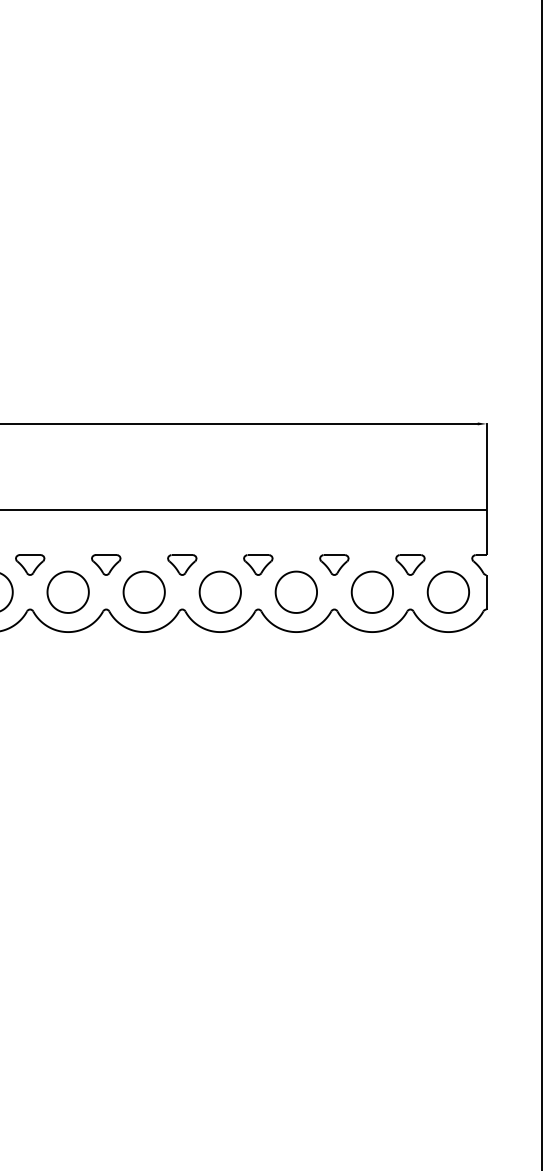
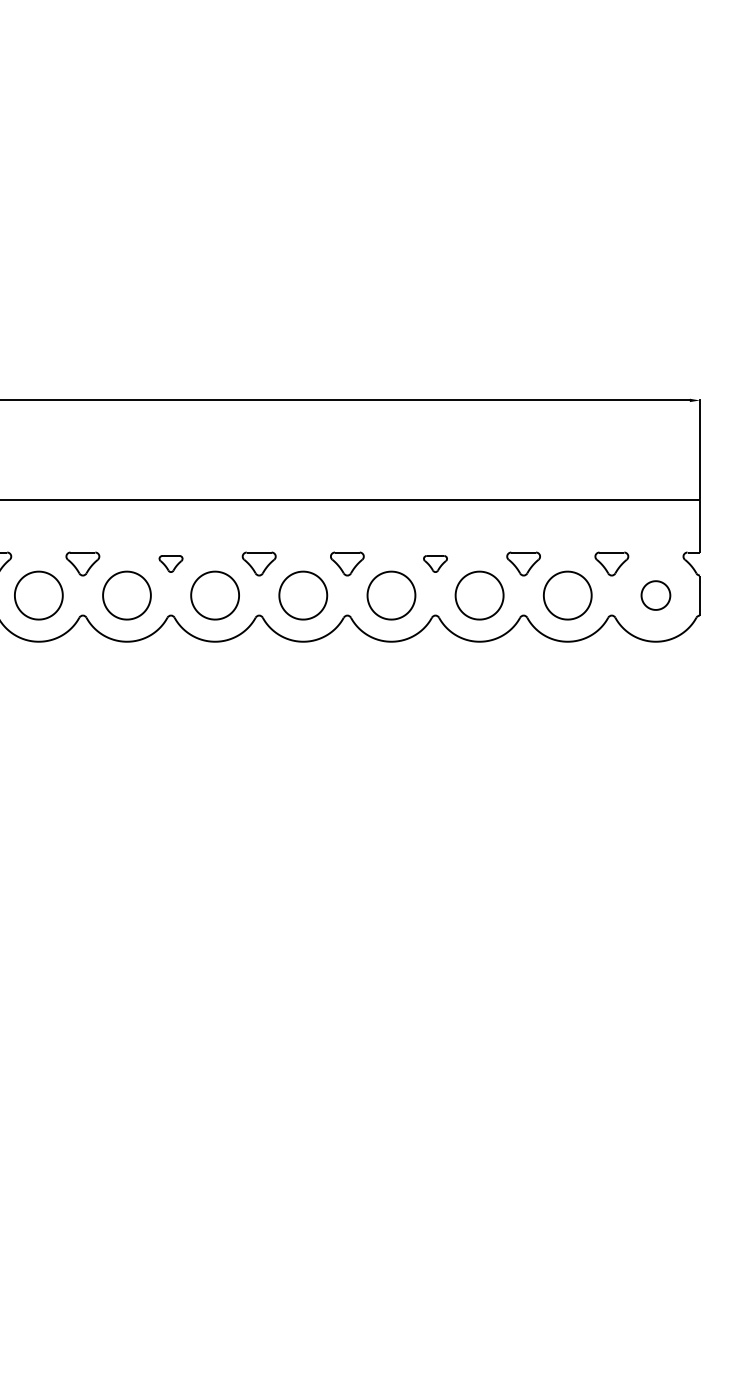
part: (29, 564) -> (170, 563), size x0.7
part: (258, 564) -> (435, 563), size x0.7
part: (448, 592) -> (655, 595), size x0.6

